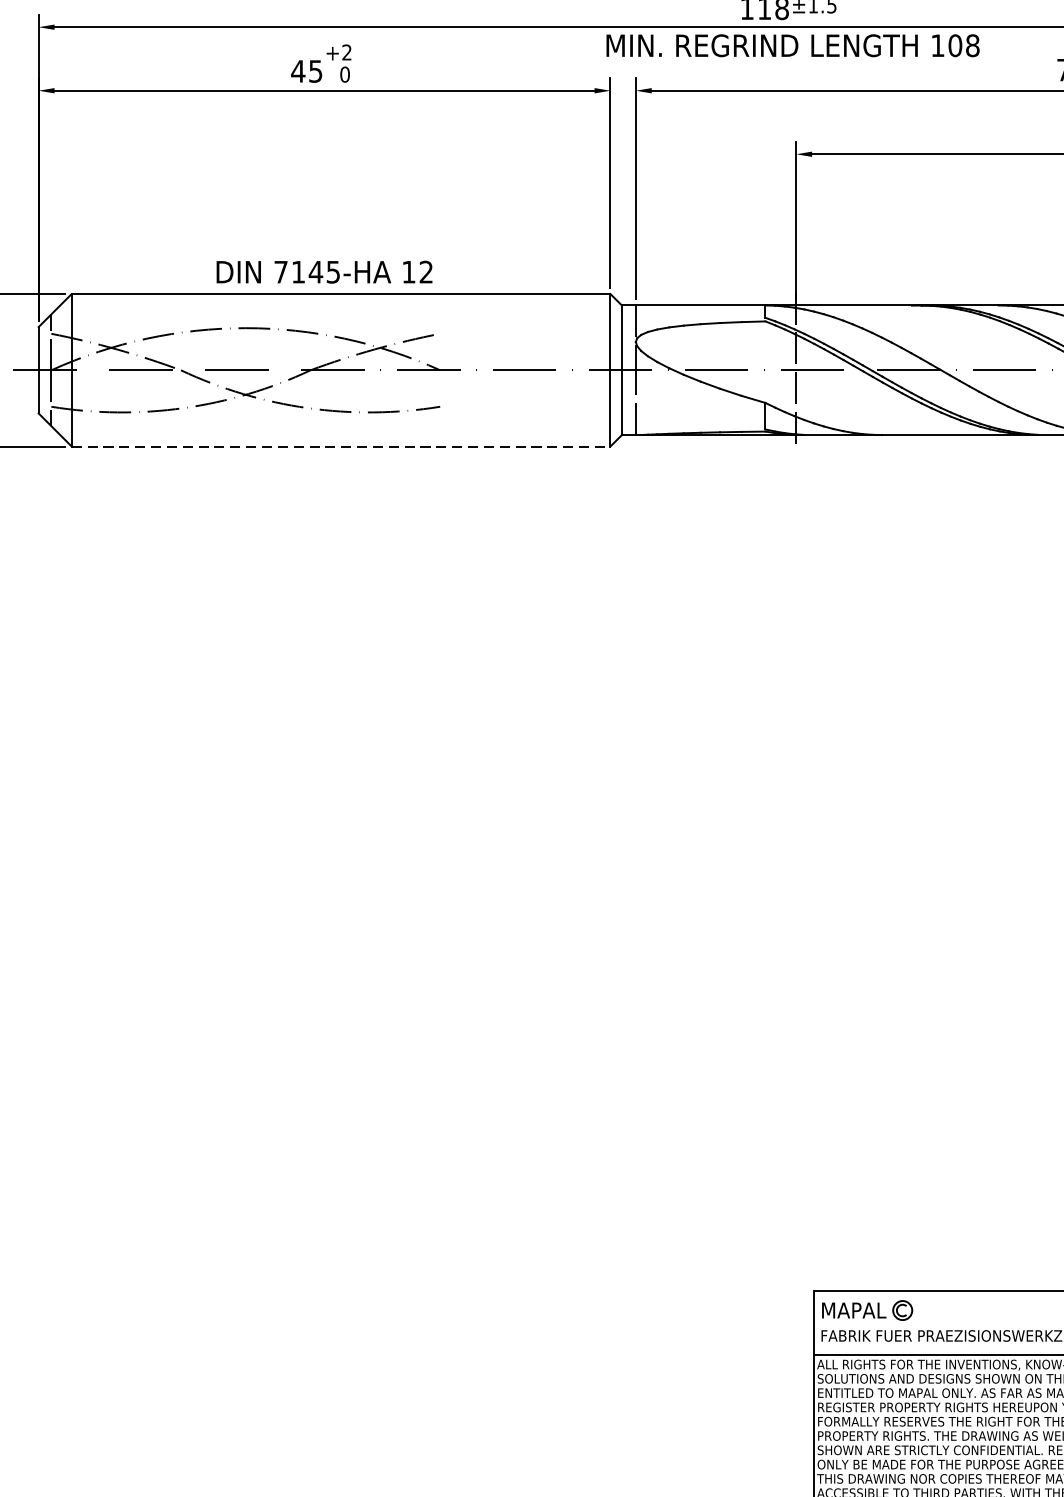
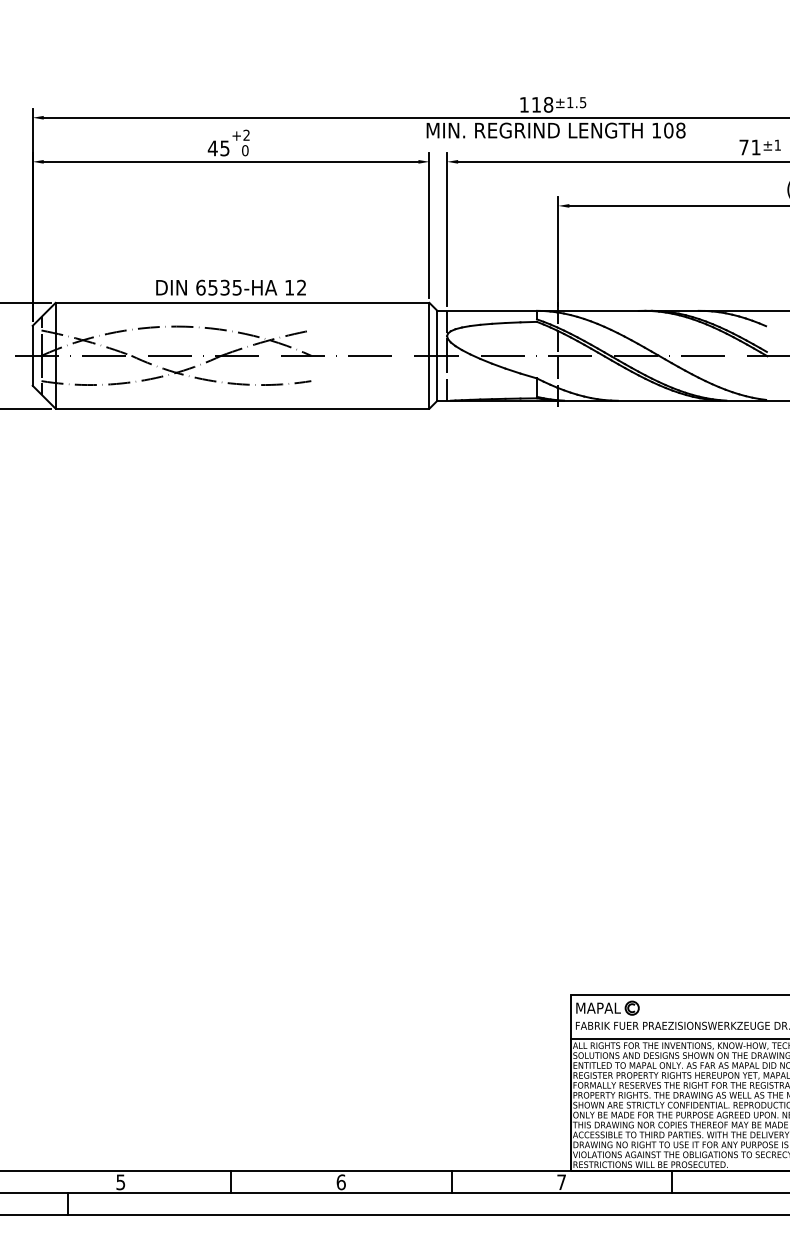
text: (299, 271) -> (213, 287), 7145-HA -> 6535-HA
line: (341, 446) -> (242, 408), dashed -> solid

